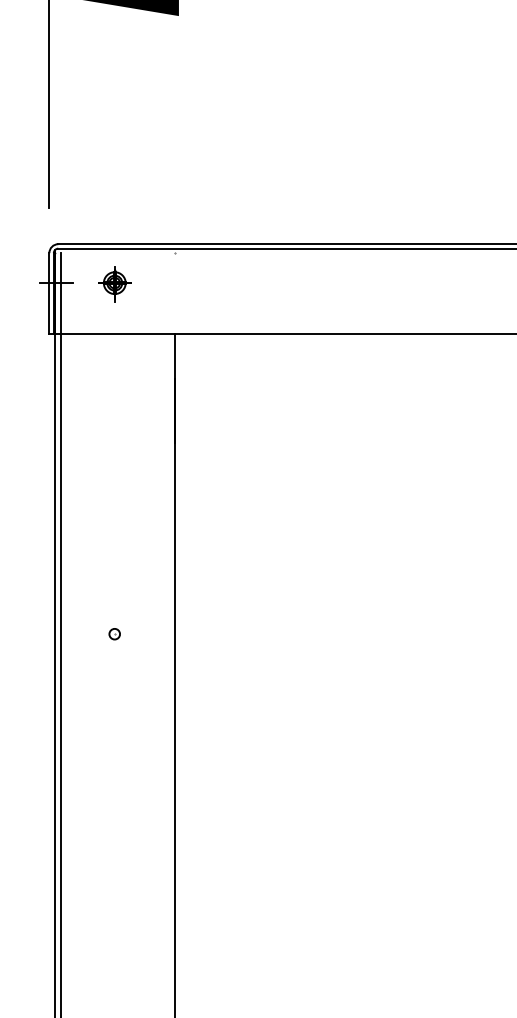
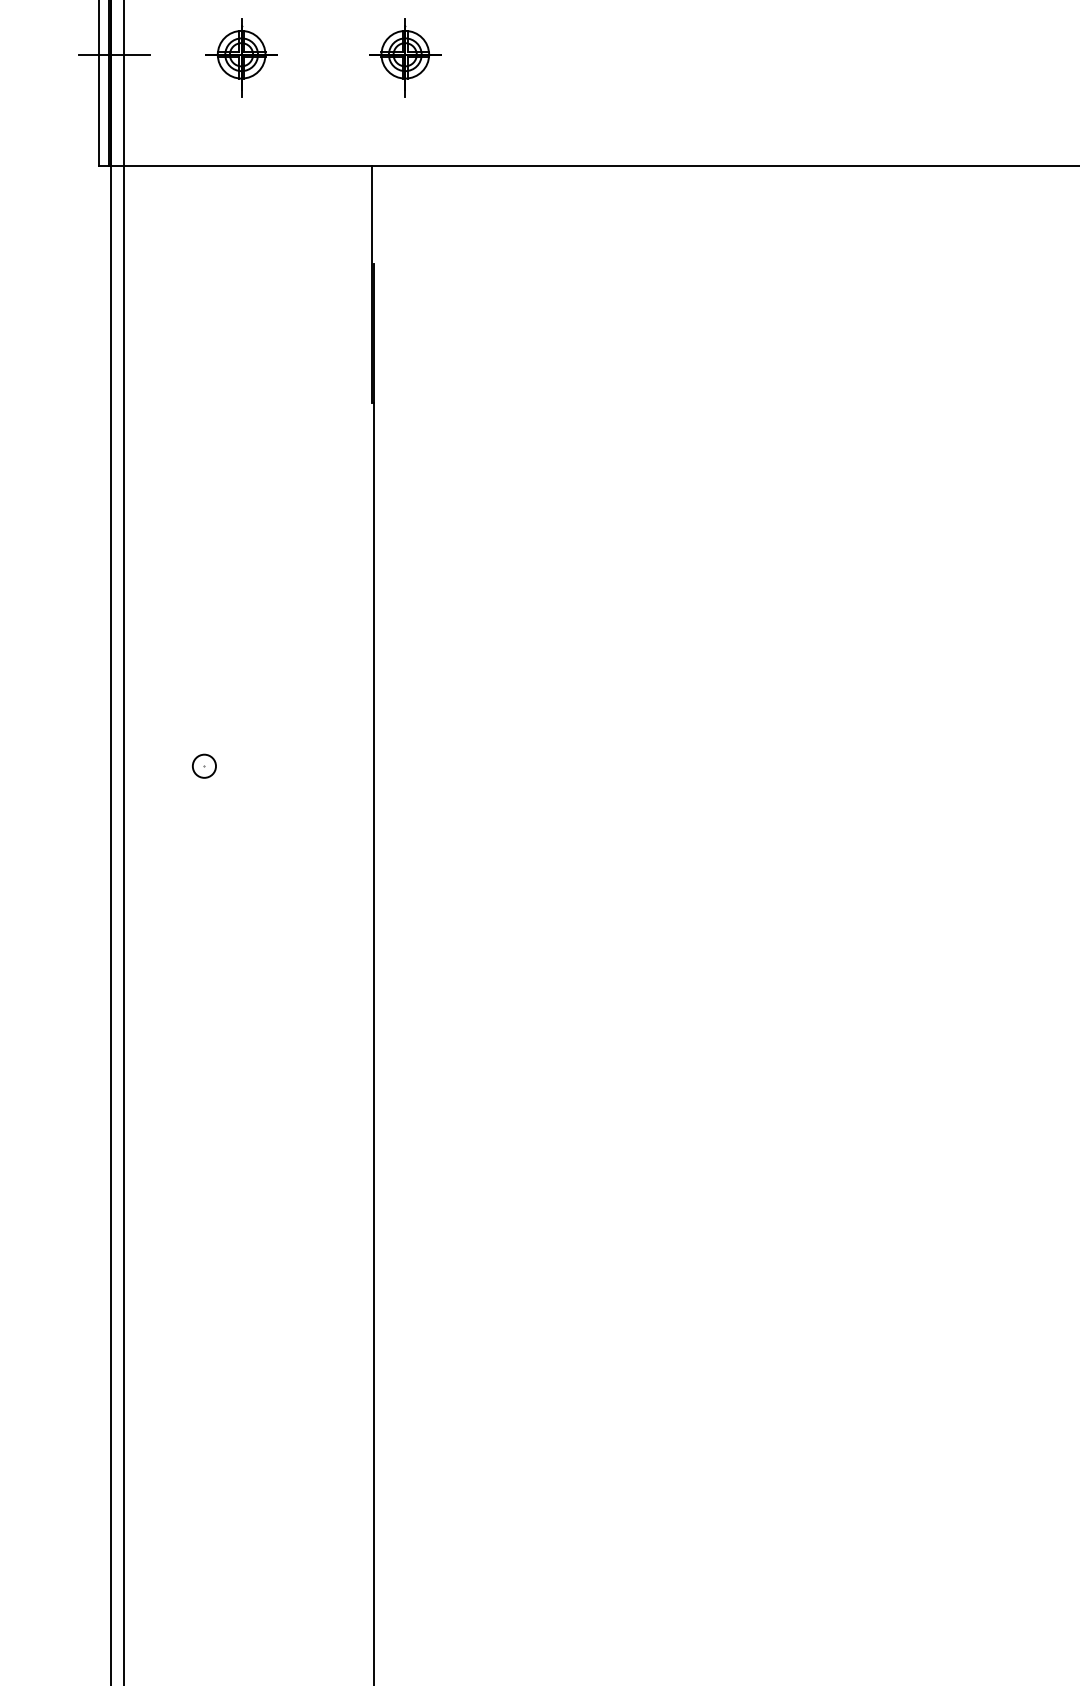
part: (189, 284) -> (404, 57), added
part: (114, 634) -> (203, 766), moved

